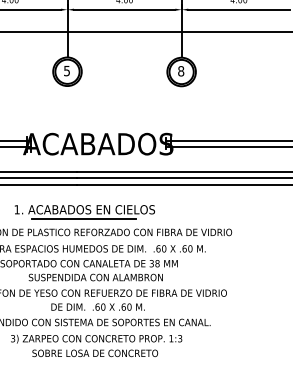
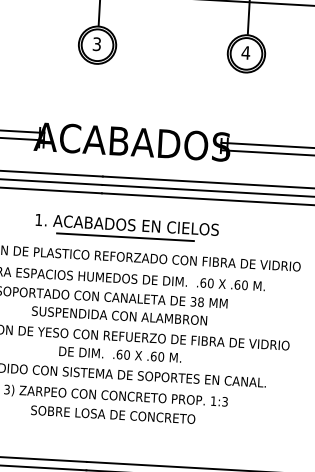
text: (66, 70) -> (96, 43), 5 -> 3
text: (180, 71) -> (245, 53), 8 -> 4
part: (84, 212) -> (126, 228), moved

